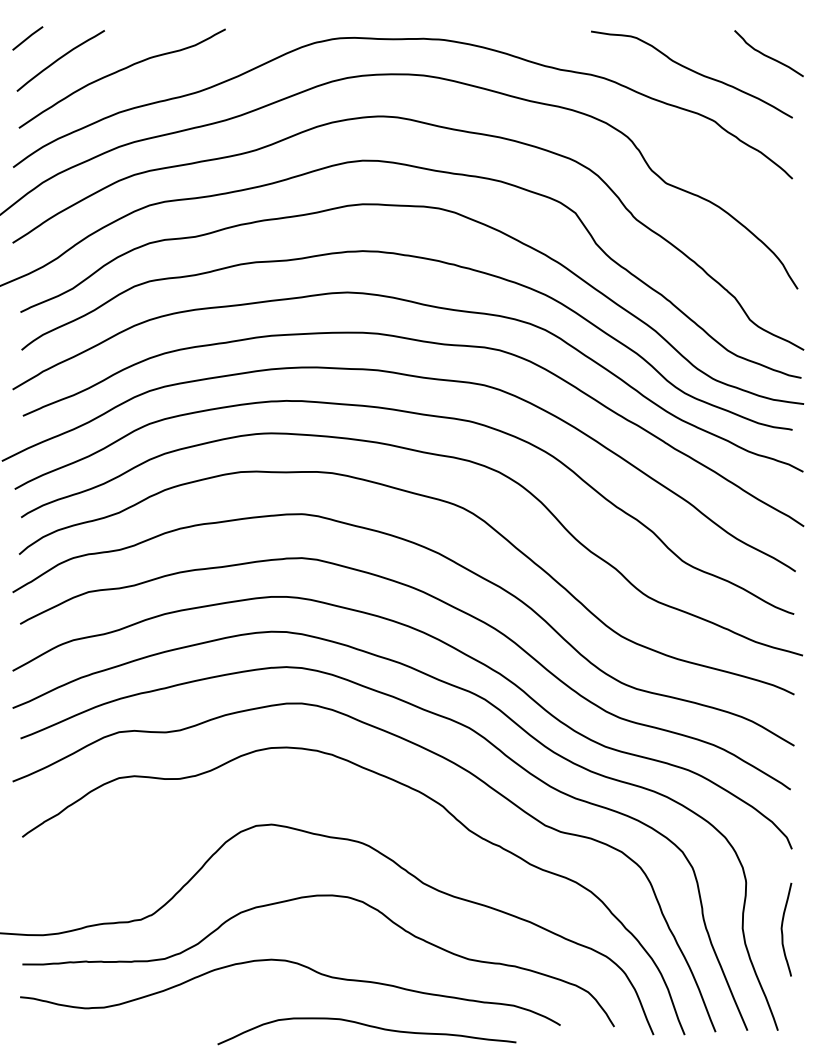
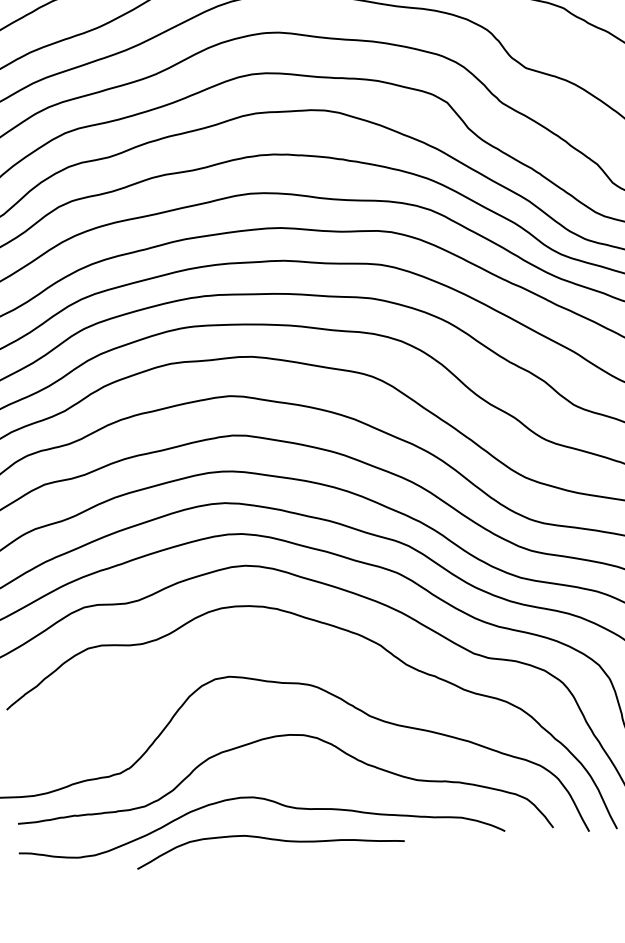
curve: (366, 1026) -> (269, 839), moved

